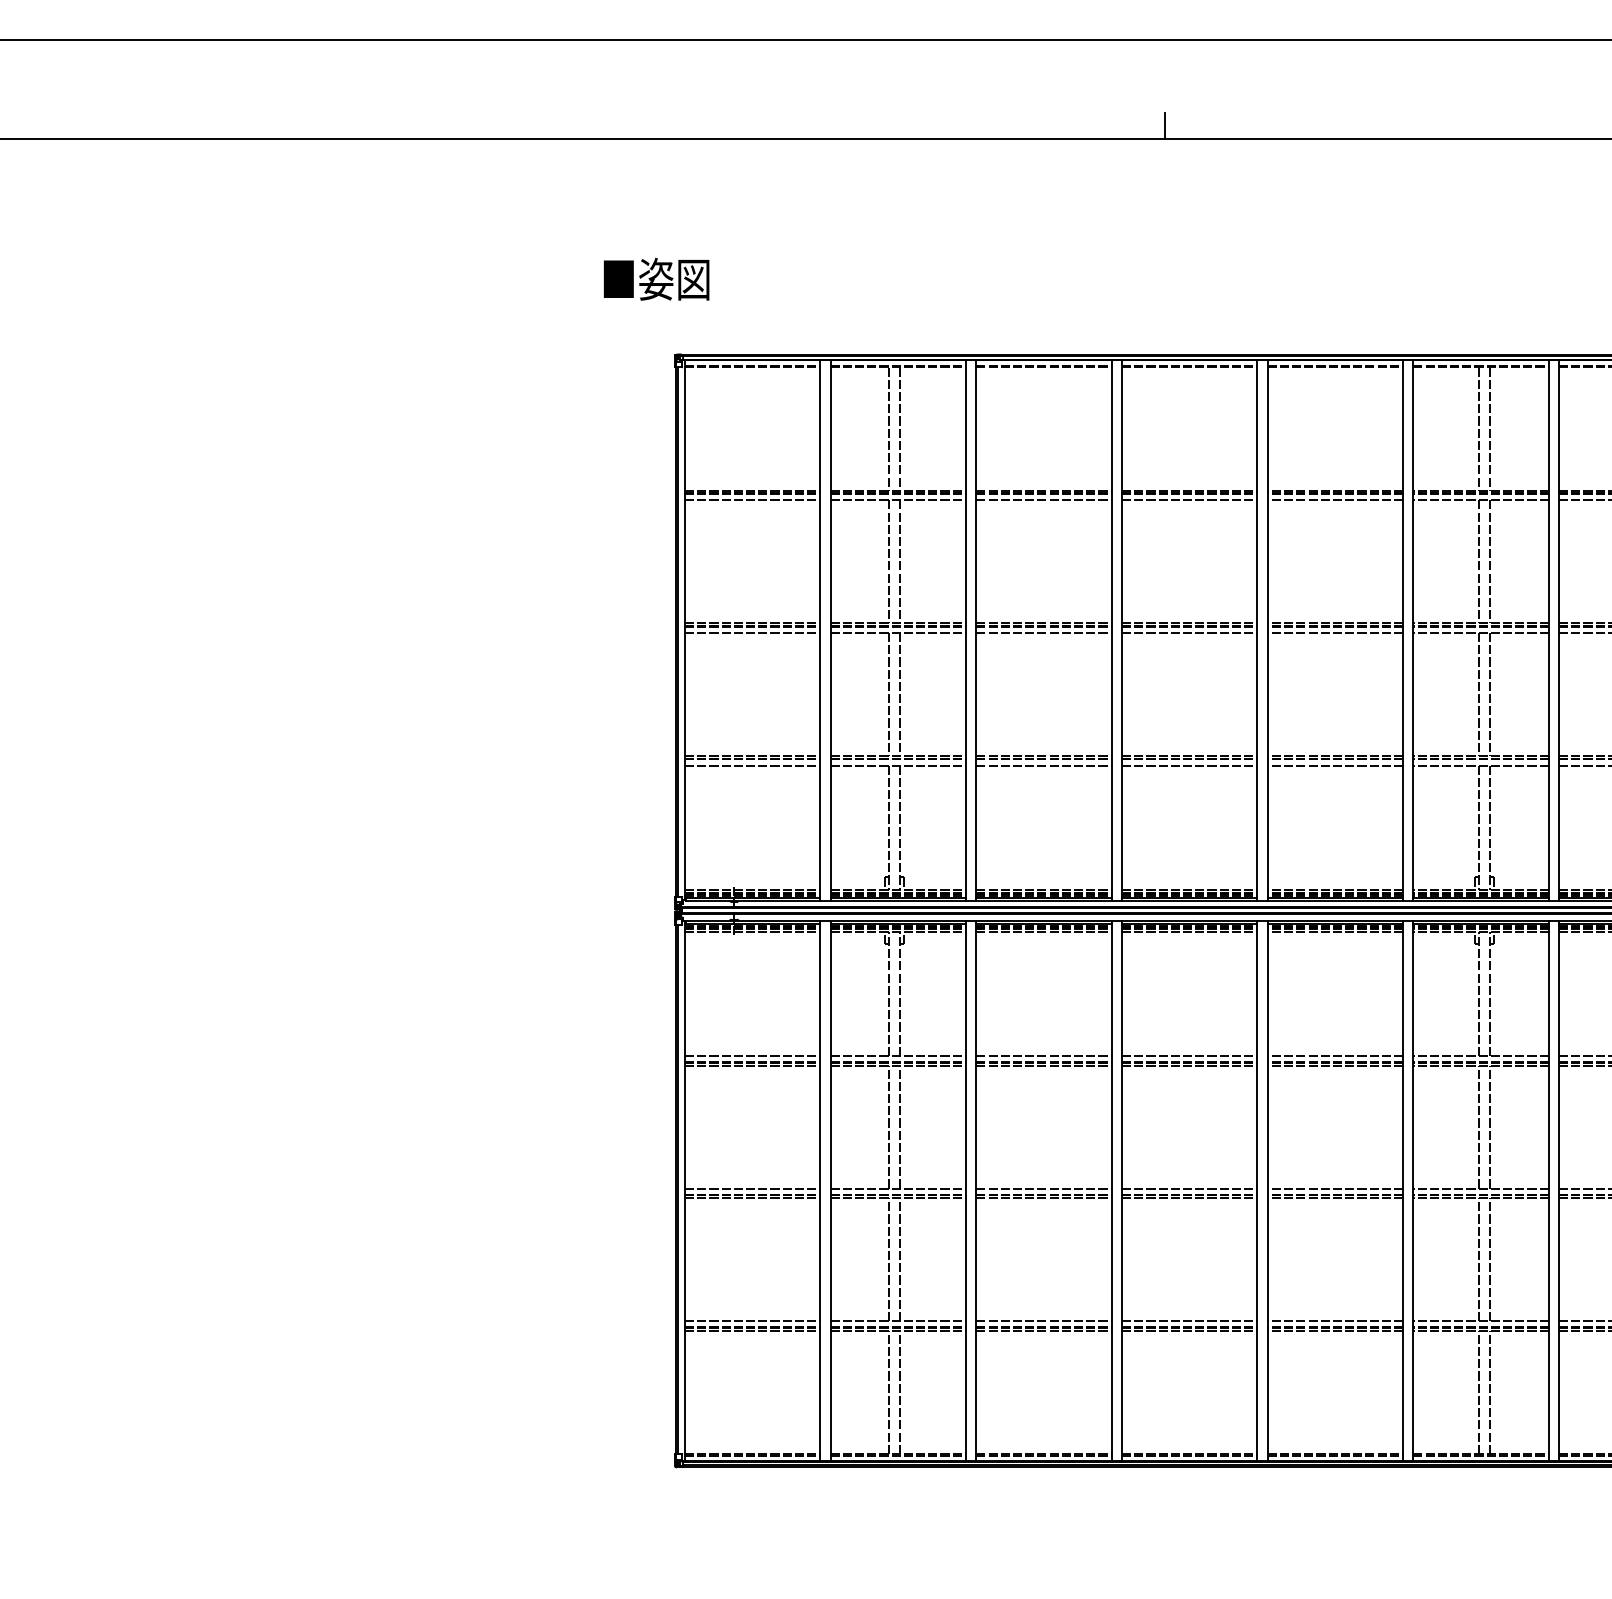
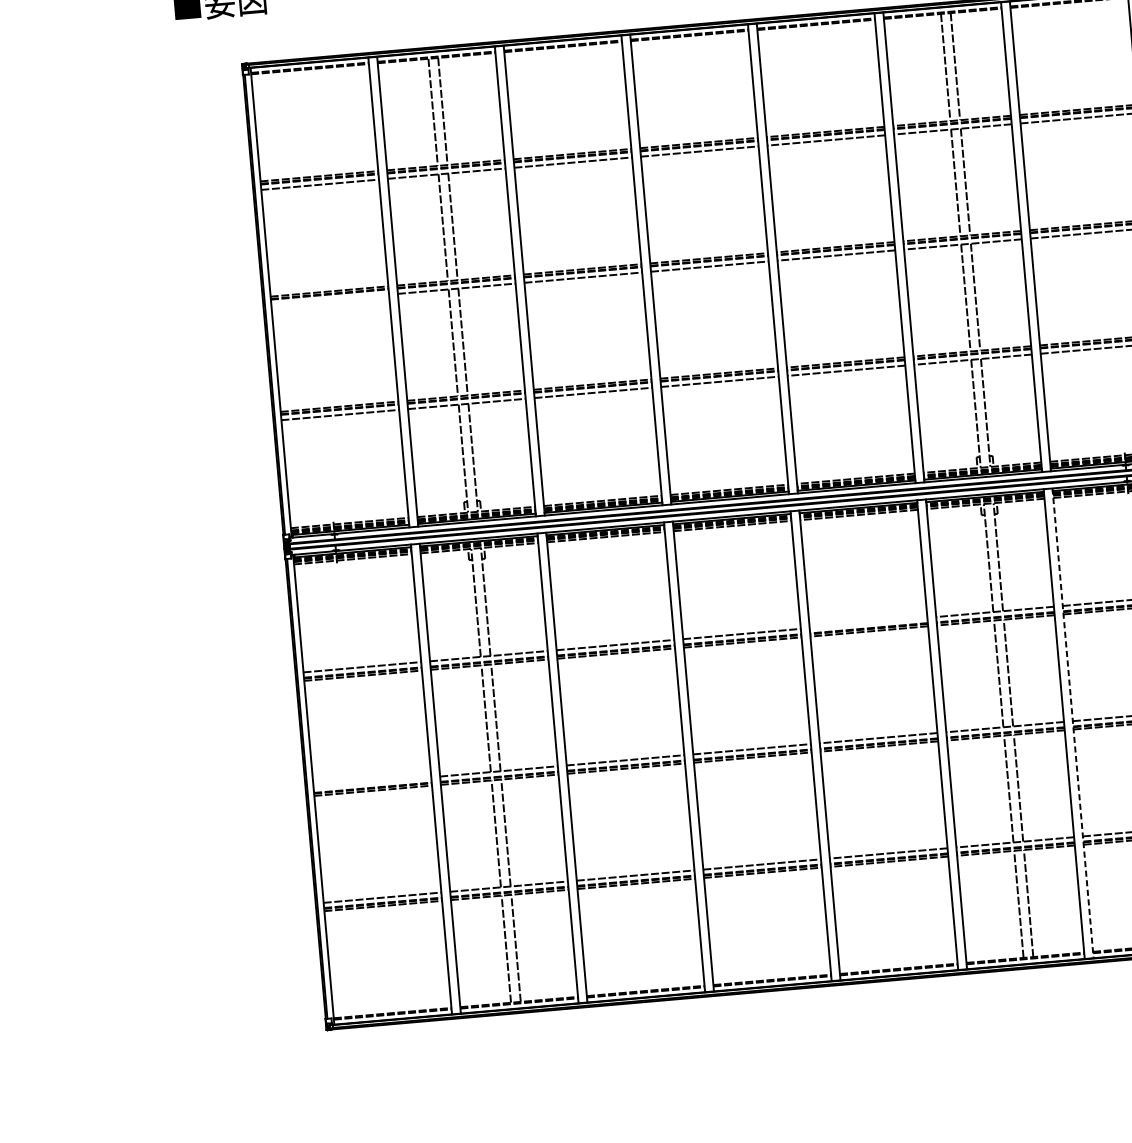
line: (752, 632) -> (330, 299), removed
line: (1335, 1055) -> (868, 622), removed
line: (752, 1188) -> (372, 782), removed
line: (1558, 1191) -> (1072, 723), solid -> dashed

